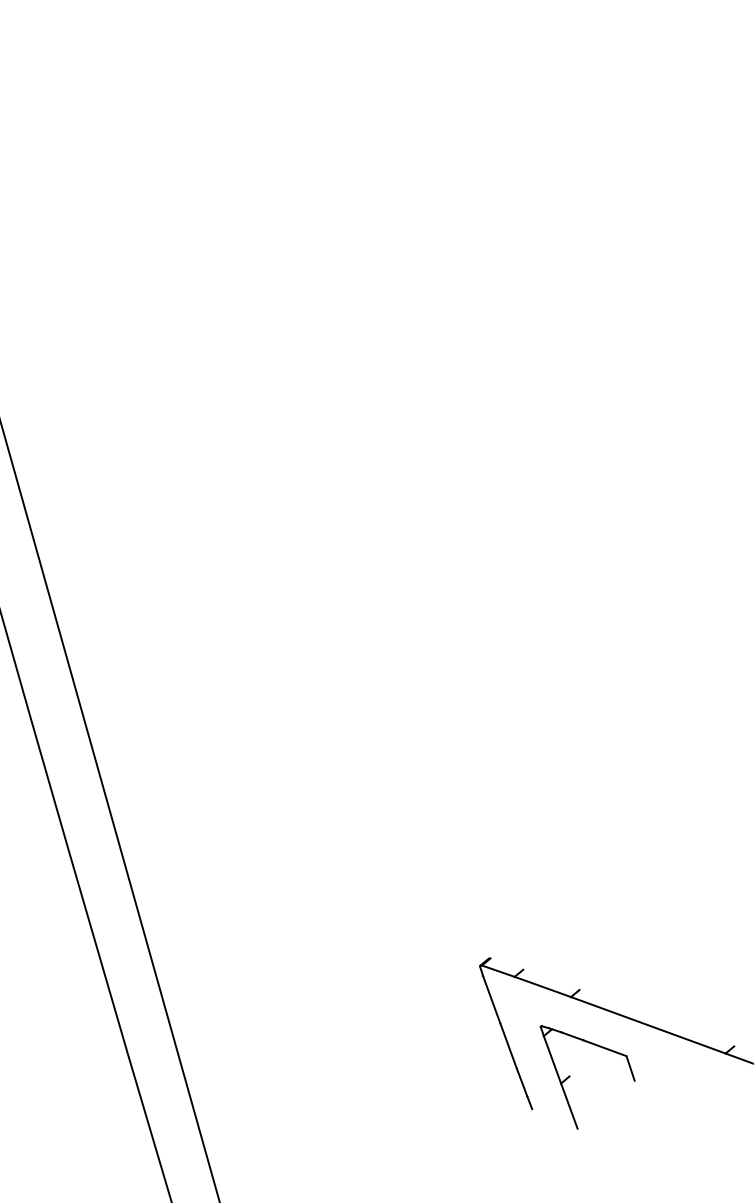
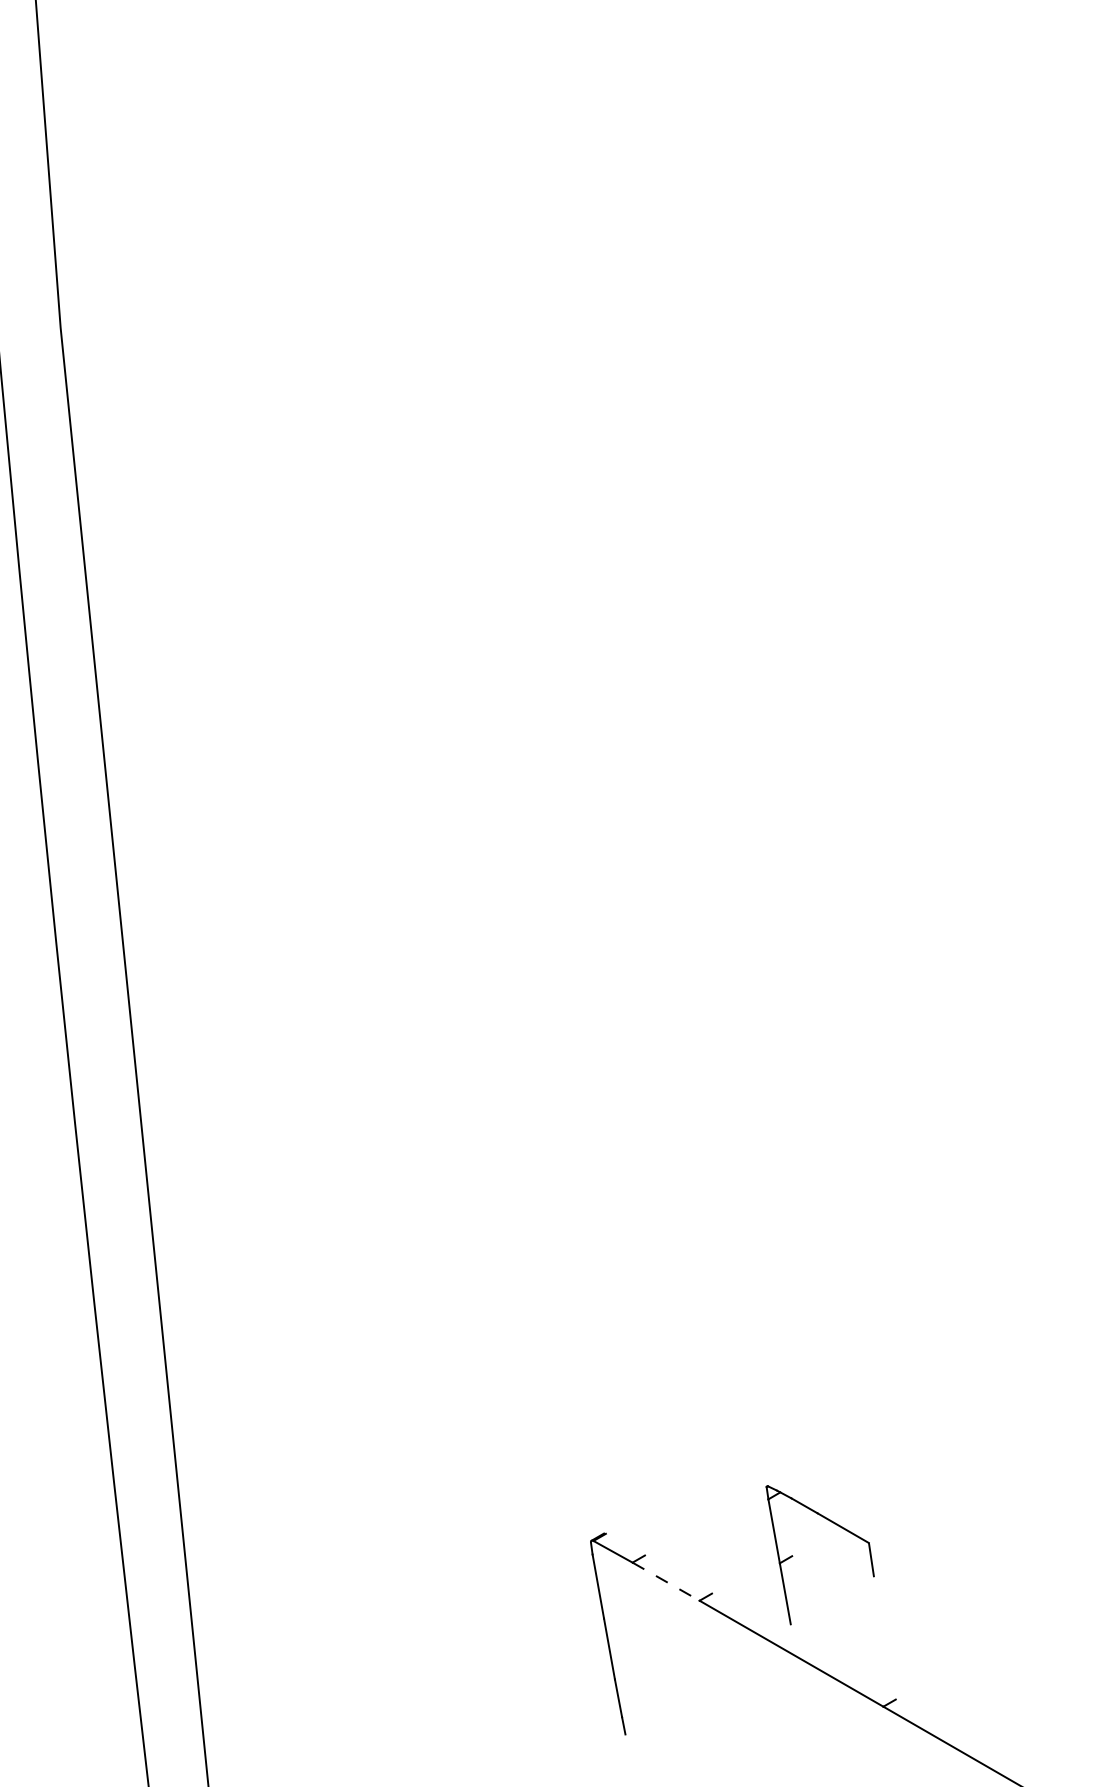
line: (543, 986) -> (666, 1581), solid -> dashed
part: (570, 1076) -> (793, 1556), moved

